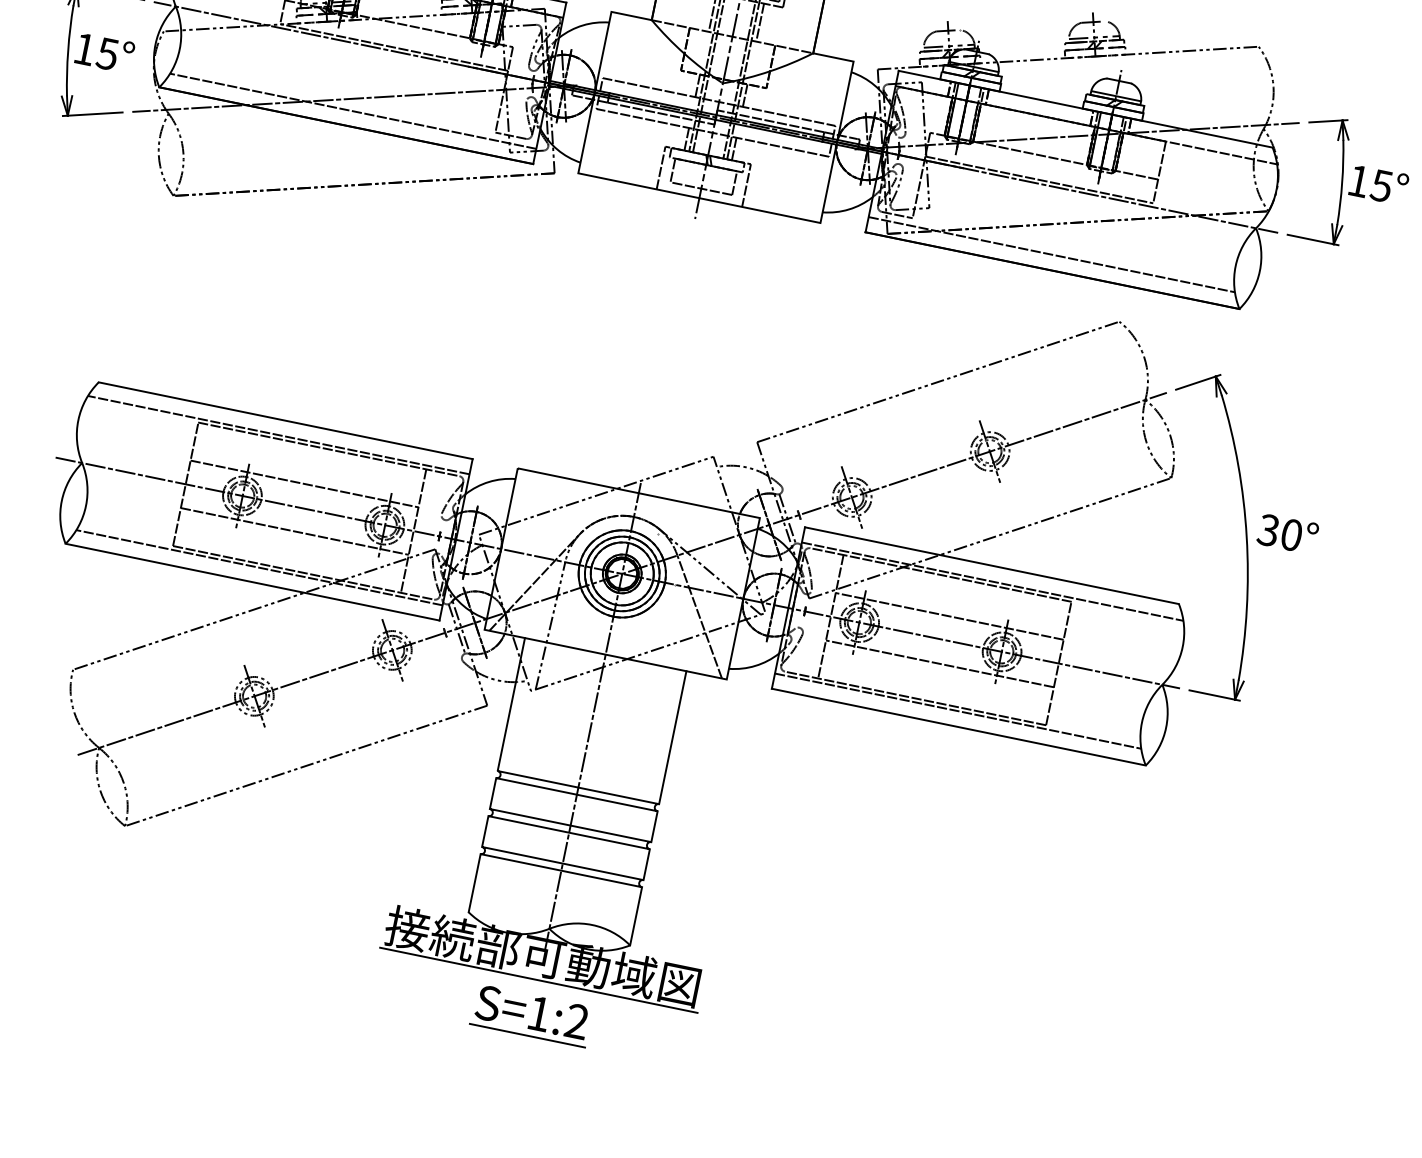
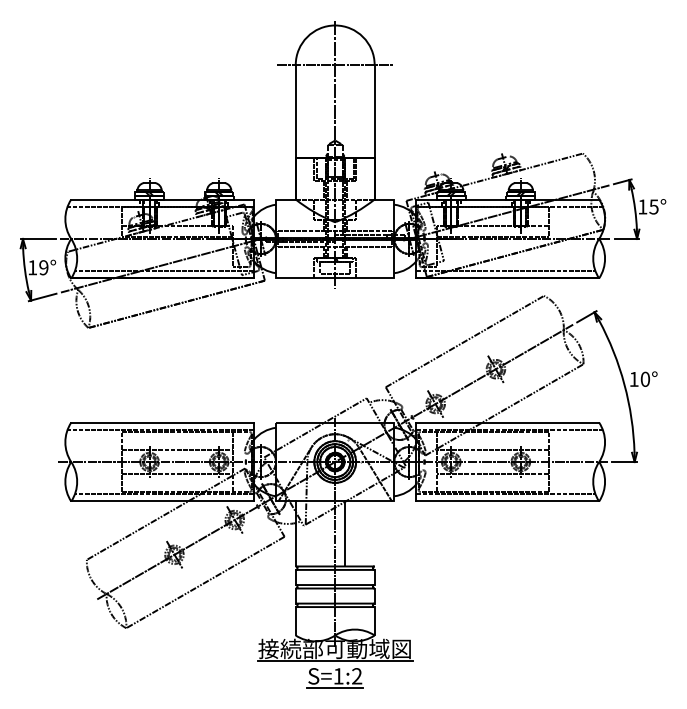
text: (107, 53) -> (43, 267), 15° -> 19°
text: (1267, 528) -> (633, 378), 30° -> 10°
line: (672, 736) -> (344, 533), moved

